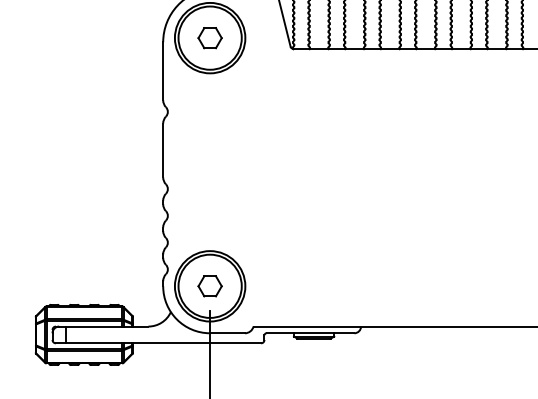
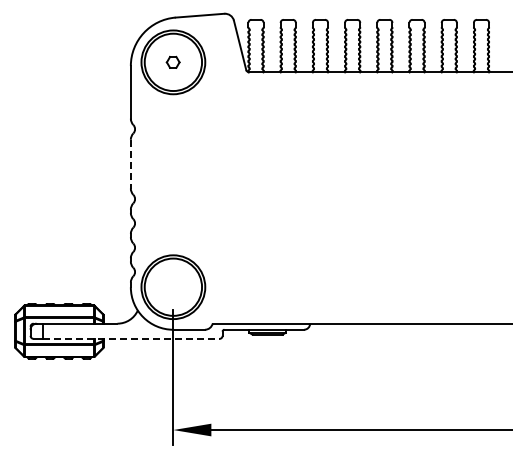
part: (209, 38) -> (172, 62), size x0.6
line: (162, 150) -> (130, 164), solid -> dashed
part: (209, 286) -> (172, 287), removed
line: (163, 342) -> (131, 338), solid -> dashed

